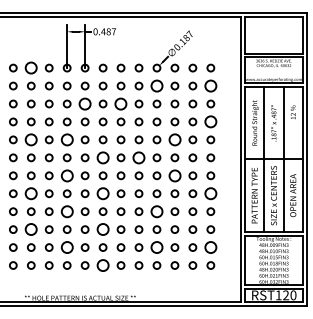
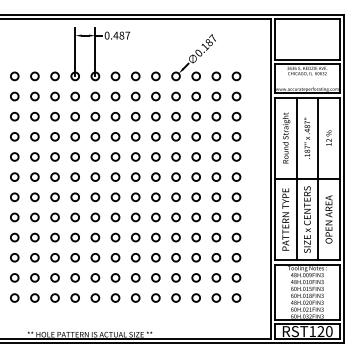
circle: (30, 68) -> (34, 76), size x0.62
circle: (156, 86) -> (175, 96), size x0.62
circle: (210, 86) -> (236, 96), size x0.62
circle: (85, 103) -> (95, 116), size x0.62
circle: (120, 103) -> (135, 116), size x0.62
text: (292, 111) -> (328, 137), moved
circle: (210, 121) -> (236, 136), size x0.62
circle: (30, 139) -> (34, 156), size x0.62
circle: (66, 139) -> (74, 156), size x0.62
circle: (174, 139) -> (195, 156), size x0.62
circle: (103, 157) -> (115, 176), size x0.62
circle: (138, 157) -> (155, 176), size x0.62
circle: (66, 175) -> (74, 196), size x0.62
circle: (174, 175) -> (195, 196), size x0.62
circle: (30, 193) -> (34, 217), size x0.62
circle: (103, 193) -> (115, 217), size x0.62
circle: (210, 193) -> (236, 217), size x0.62
circle: (66, 211) -> (74, 237), size x0.62
circle: (156, 211) -> (175, 237), size x0.62
circle: (30, 229) -> (34, 257), size x0.62
circle: (103, 229) -> (115, 257), size x0.62
circle: (66, 247) -> (74, 277), size x0.62
circle: (156, 247) -> (175, 277), size x0.62
circle: (210, 247) -> (236, 277), size x0.62
circle: (103, 265) -> (115, 297), size x0.62

